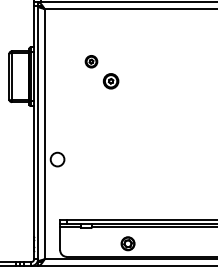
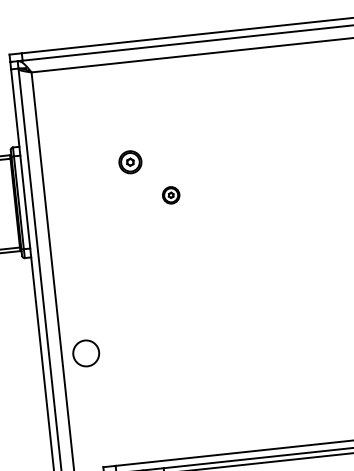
part: (110, 81) -> (170, 195), size x0.6

